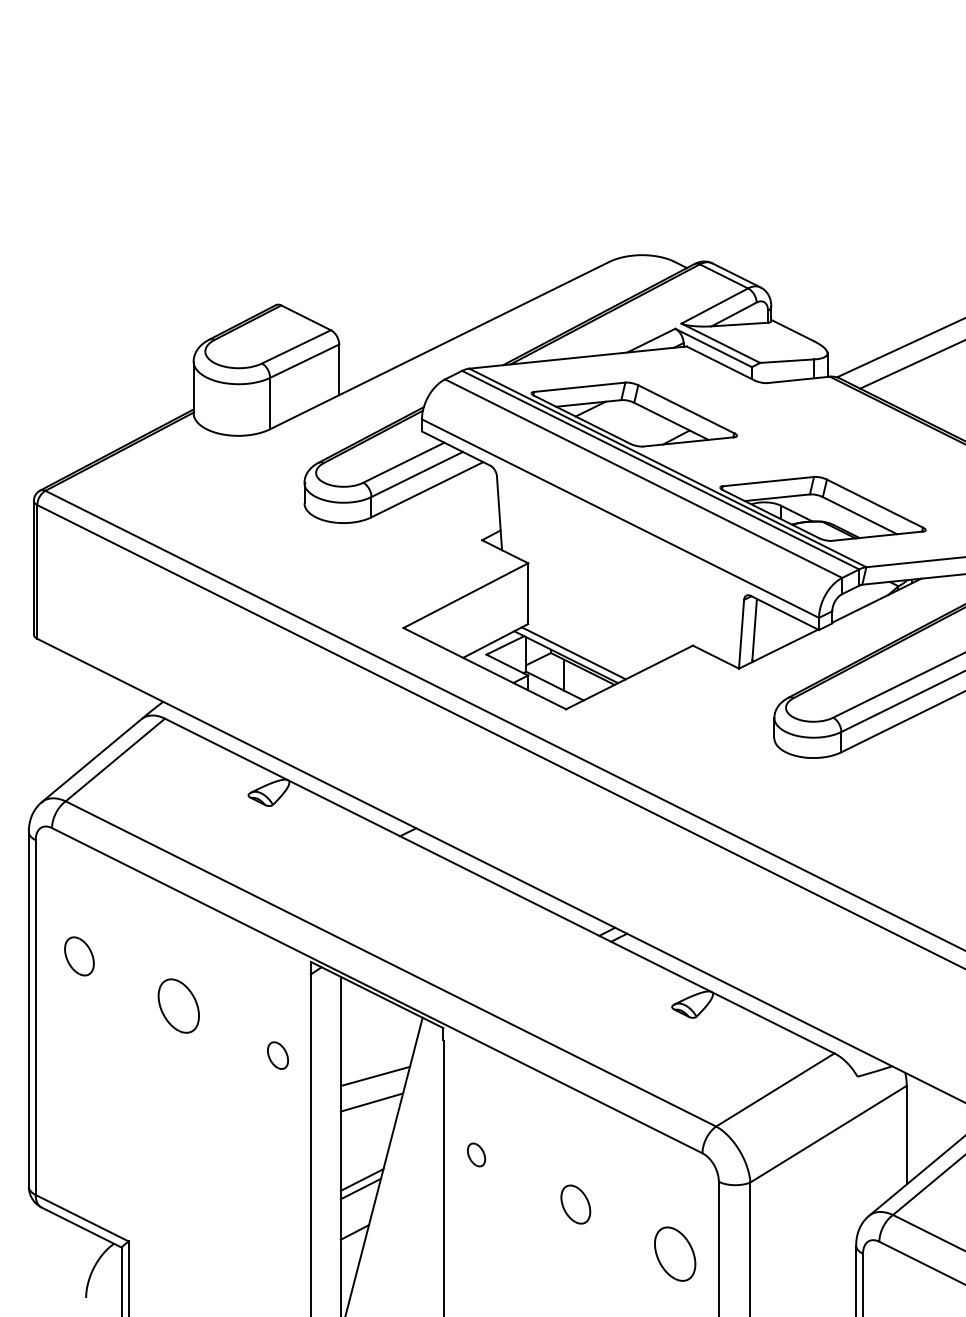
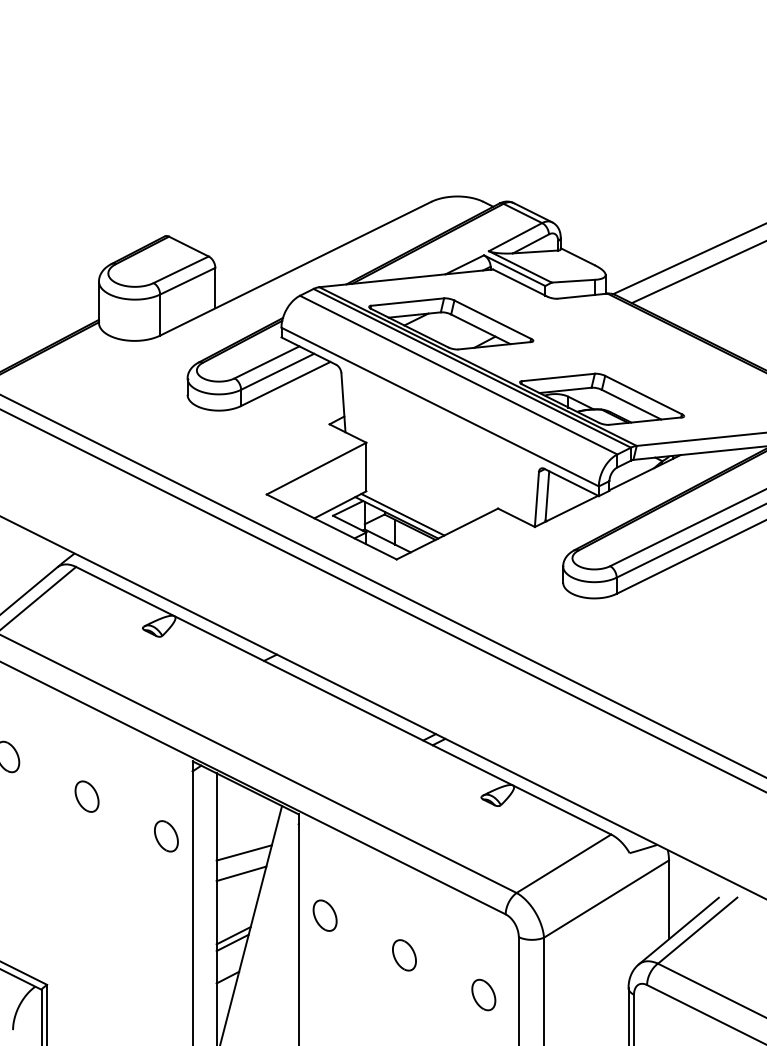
part: (178, 1005) -> (86, 796), size x0.71
part: (277, 1055) -> (166, 836), size x1.43
part: (476, 1154) -> (325, 915), size x1.67
part: (674, 1254) -> (483, 995), size x0.71

